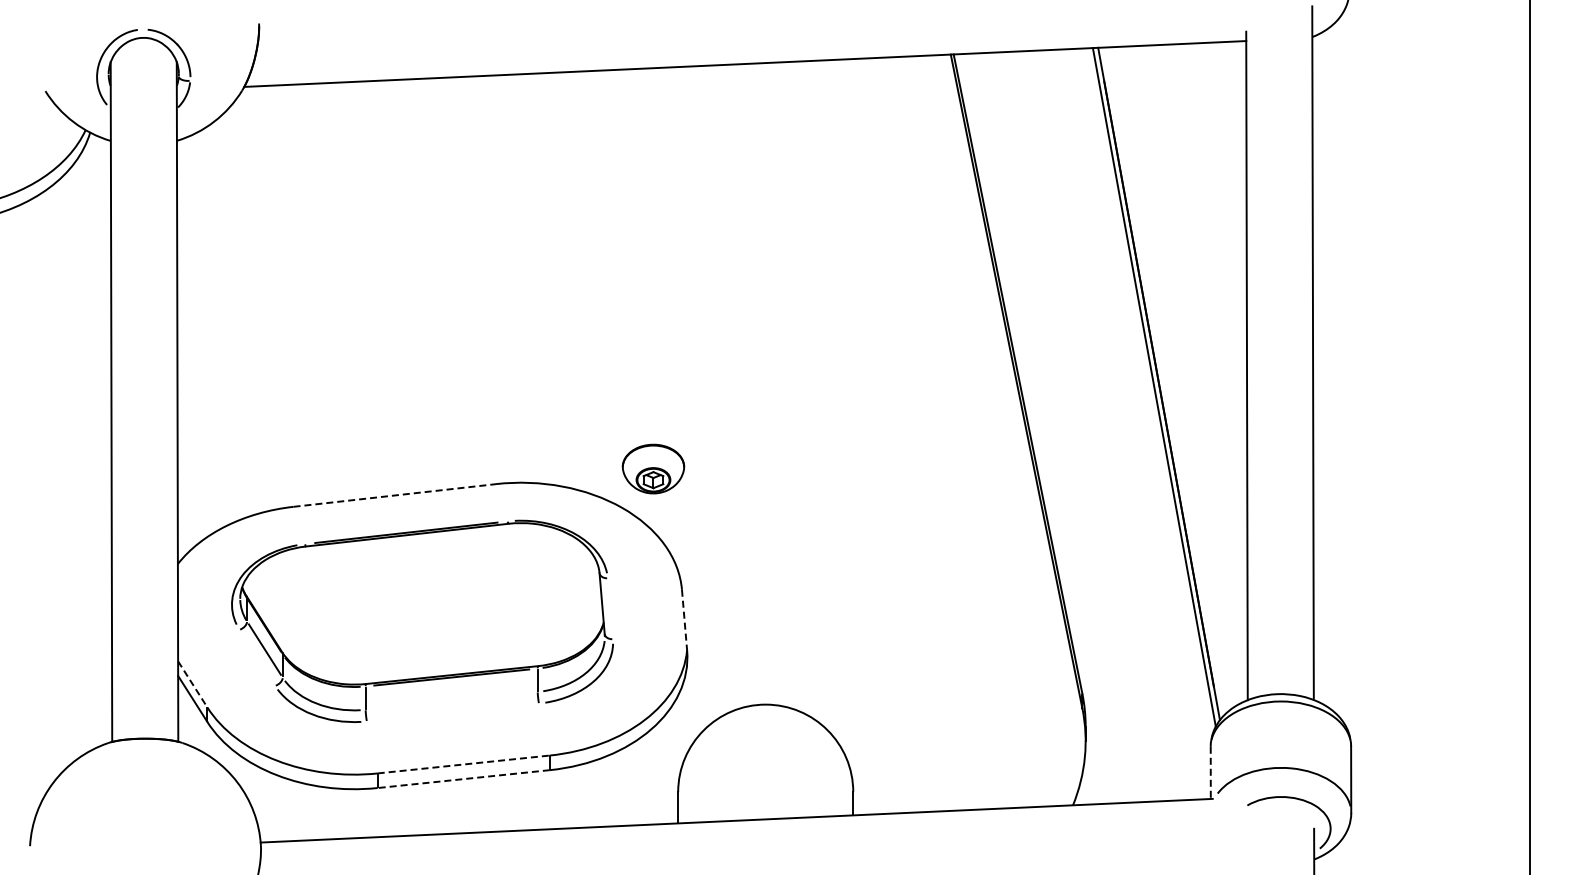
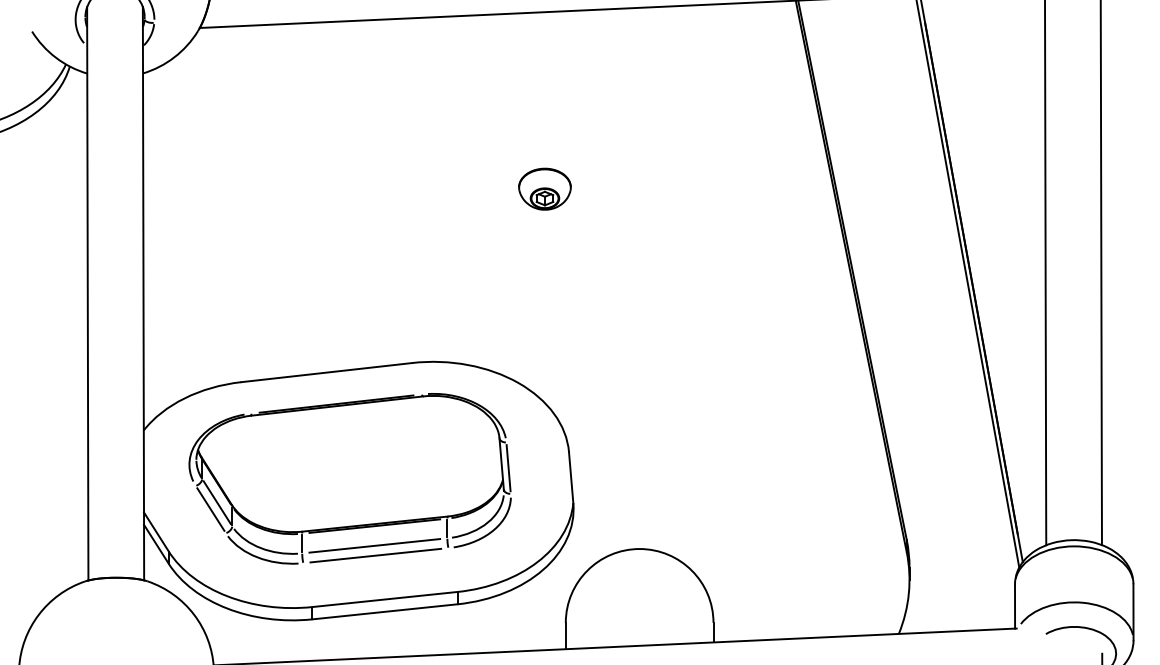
part: (653, 468) -> (544, 188), moved
line: (394, 495) -> (326, 372), dashed -> solid
line: (610, 608) -> (508, 467), added
line: (684, 620) -> (571, 478), dashed -> solid
line: (257, 657) -> (210, 509), added
line: (193, 684) -> (156, 532), dashed -> solid
line: (451, 700) -> (374, 545), added
line: (452, 712) -> (375, 555), added
line: (463, 764) -> (384, 599), dashed -> solid
line: (1210, 773) -> (1014, 607), dashed -> solid
line: (463, 779) -> (384, 612), dashed -> solid

